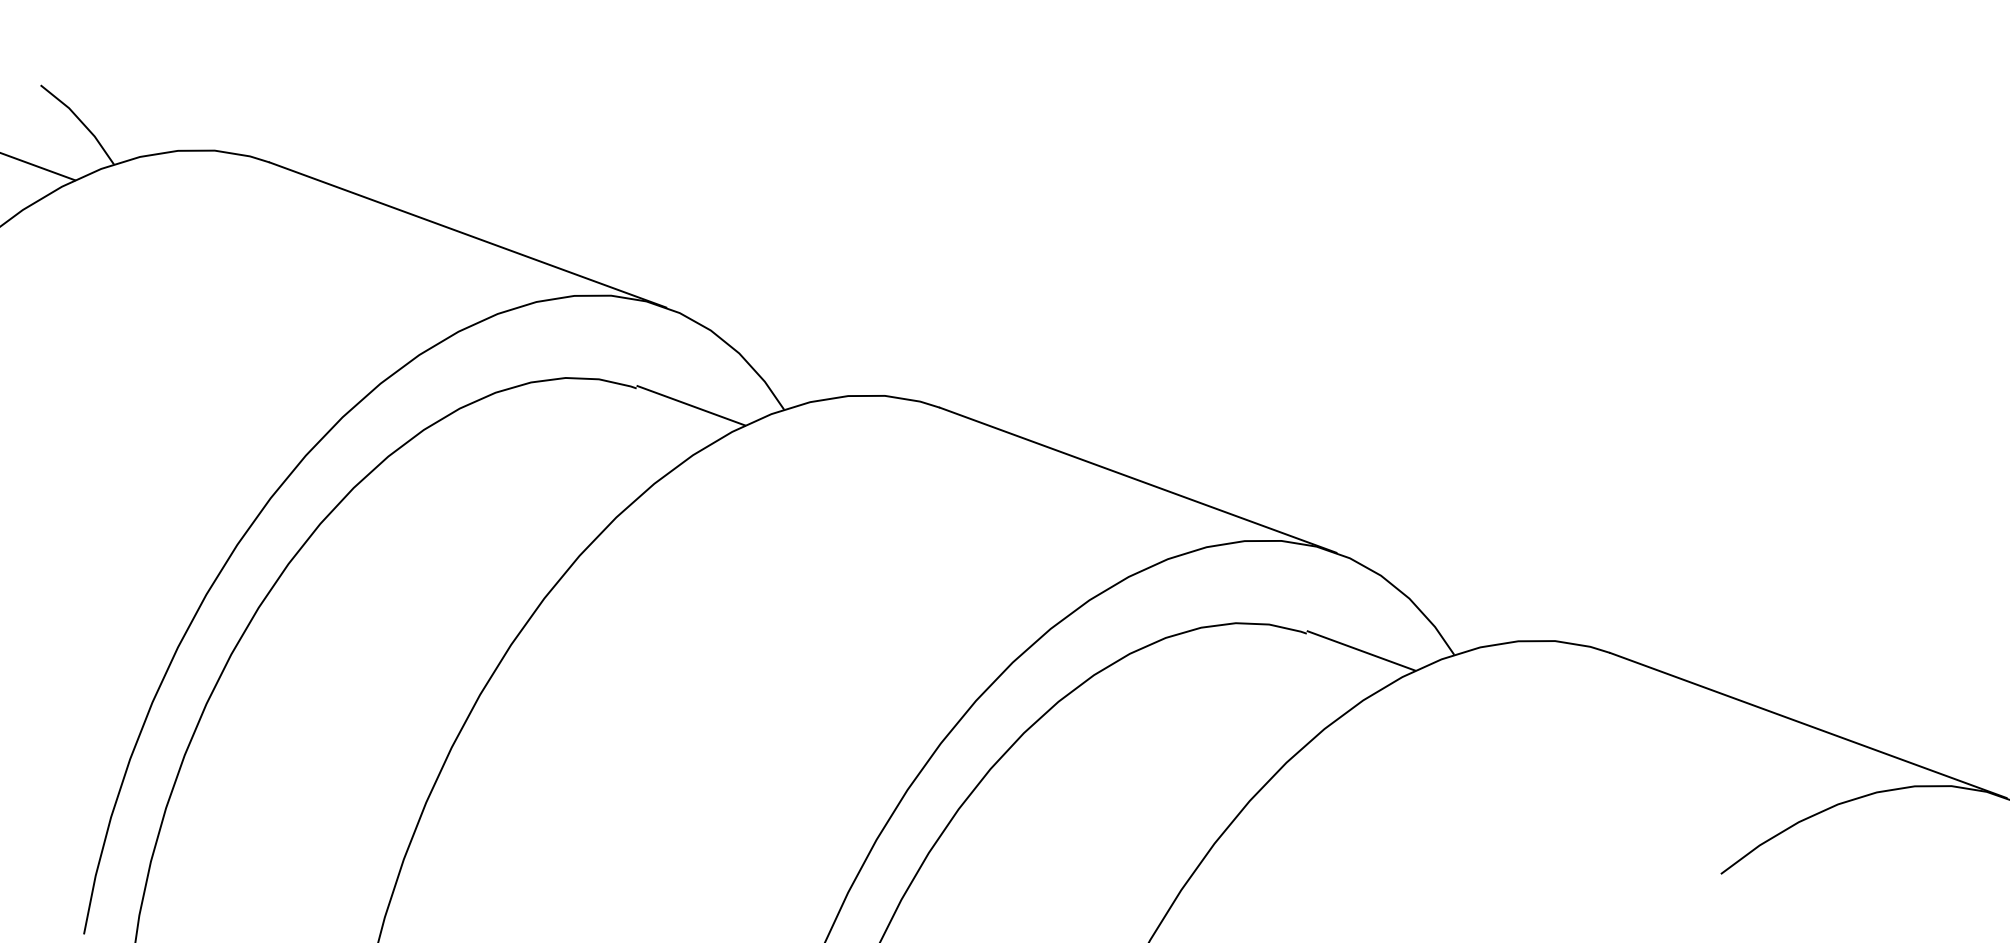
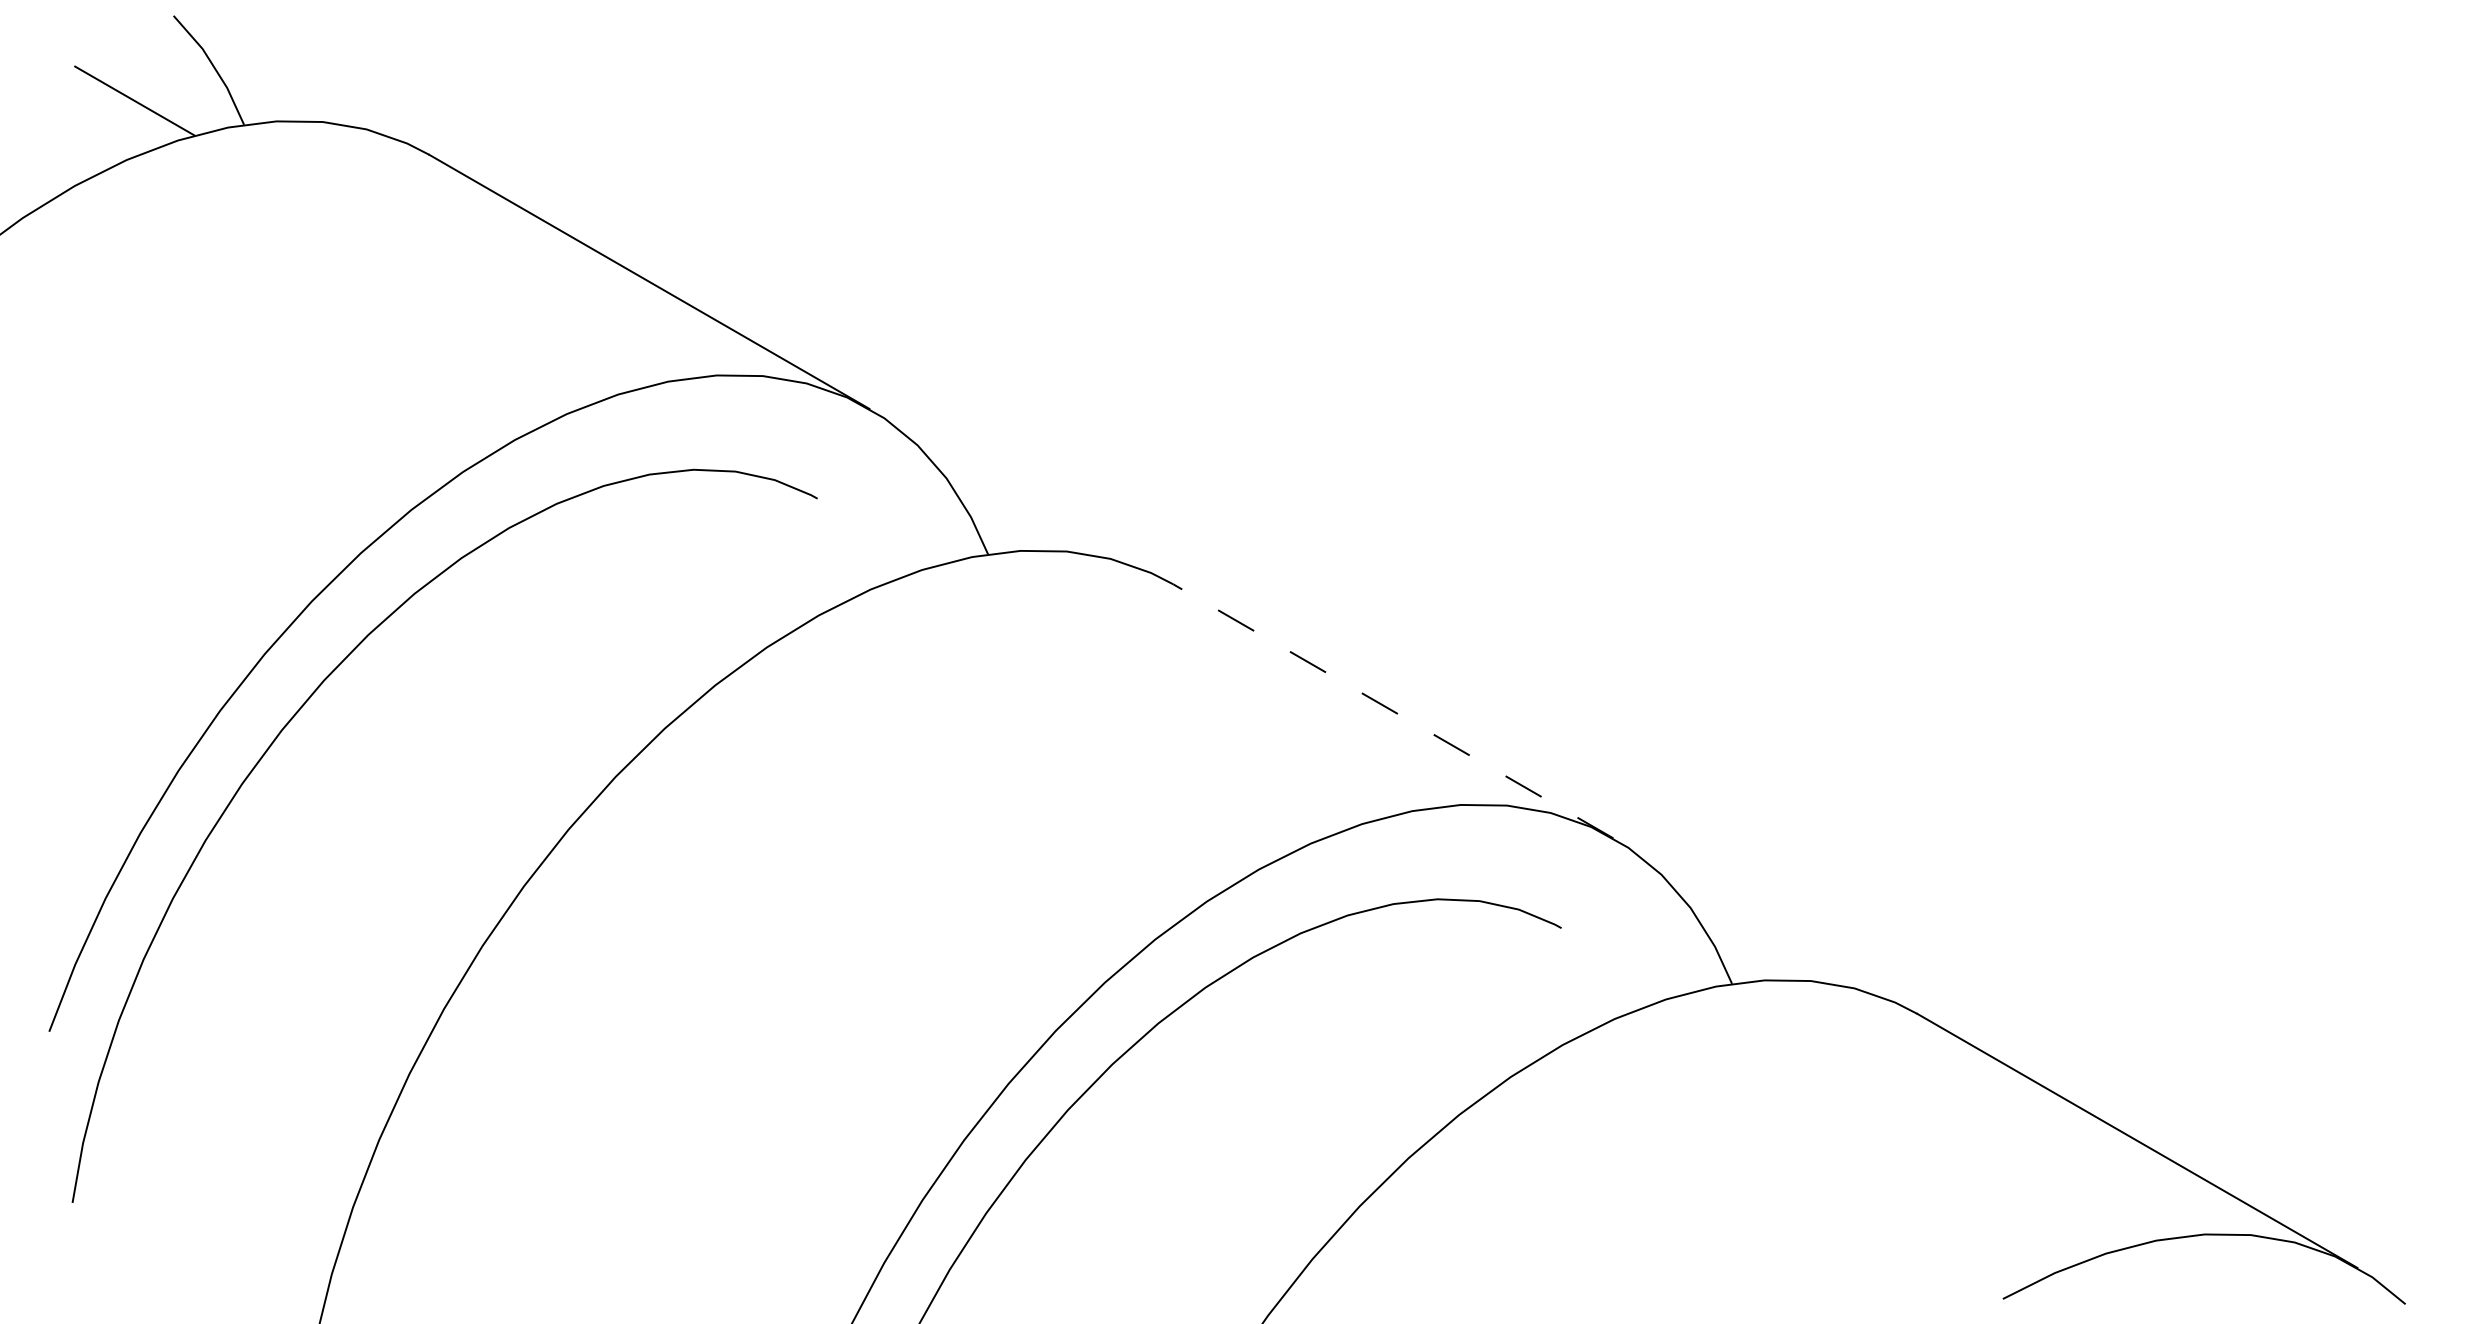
line: (691, 405) -> (878, 530), removed
line: (1137, 480) -> (1392, 711), solid -> dashed
line: (1361, 650) -> (1622, 959), removed

